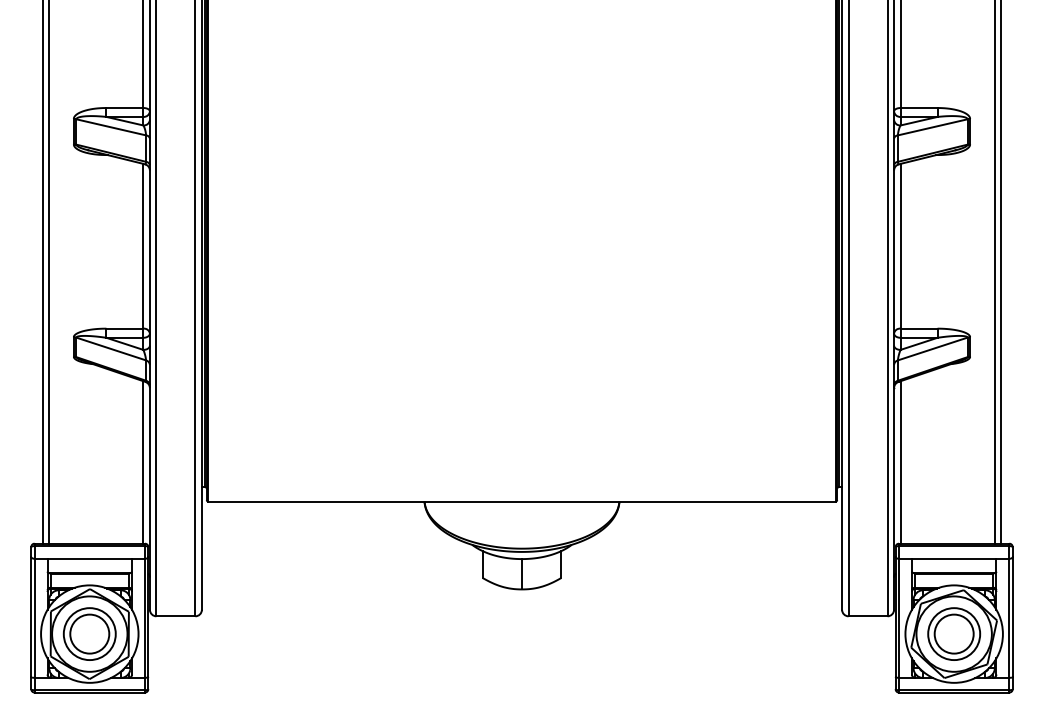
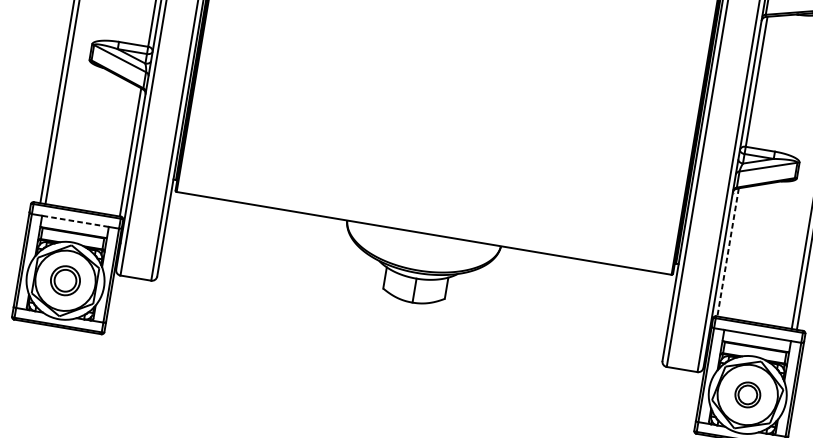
line: (900, 462) -> (728, 252), solid -> dashed
line: (89, 558) -> (75, 221), solid -> dashed
part: (89, 633) -> (65, 280), size x0.7
part: (954, 633) -> (748, 394), size x0.6

